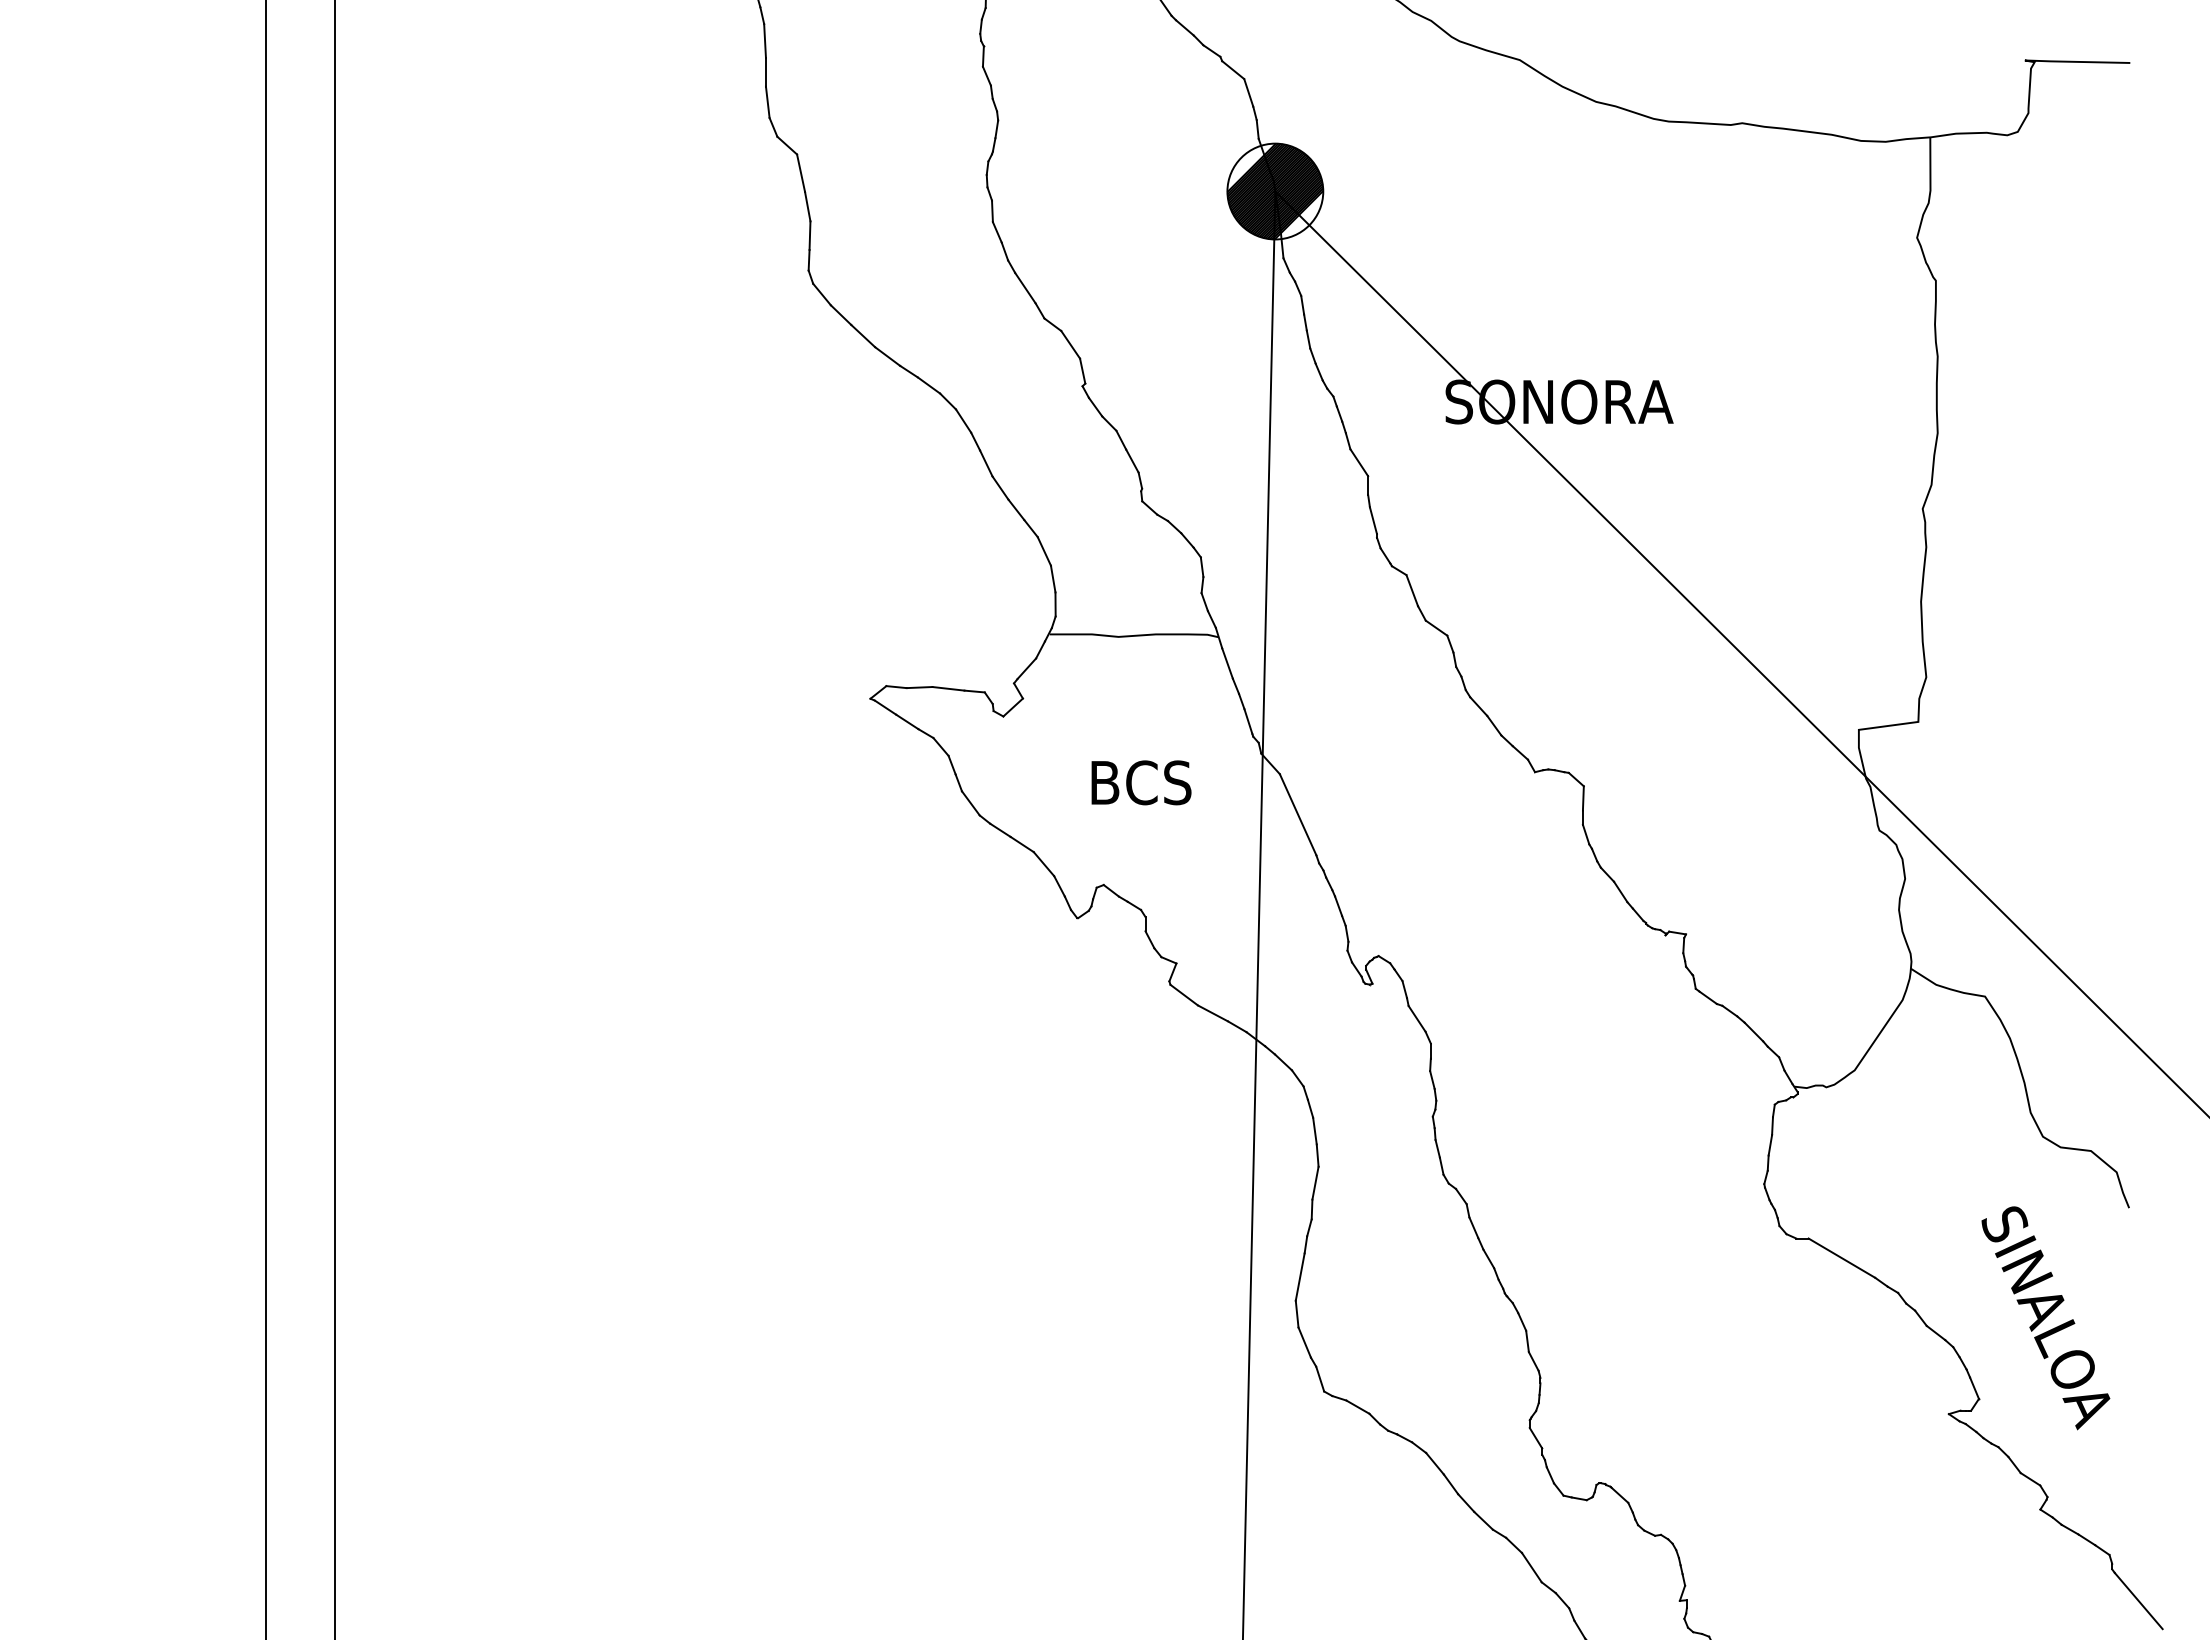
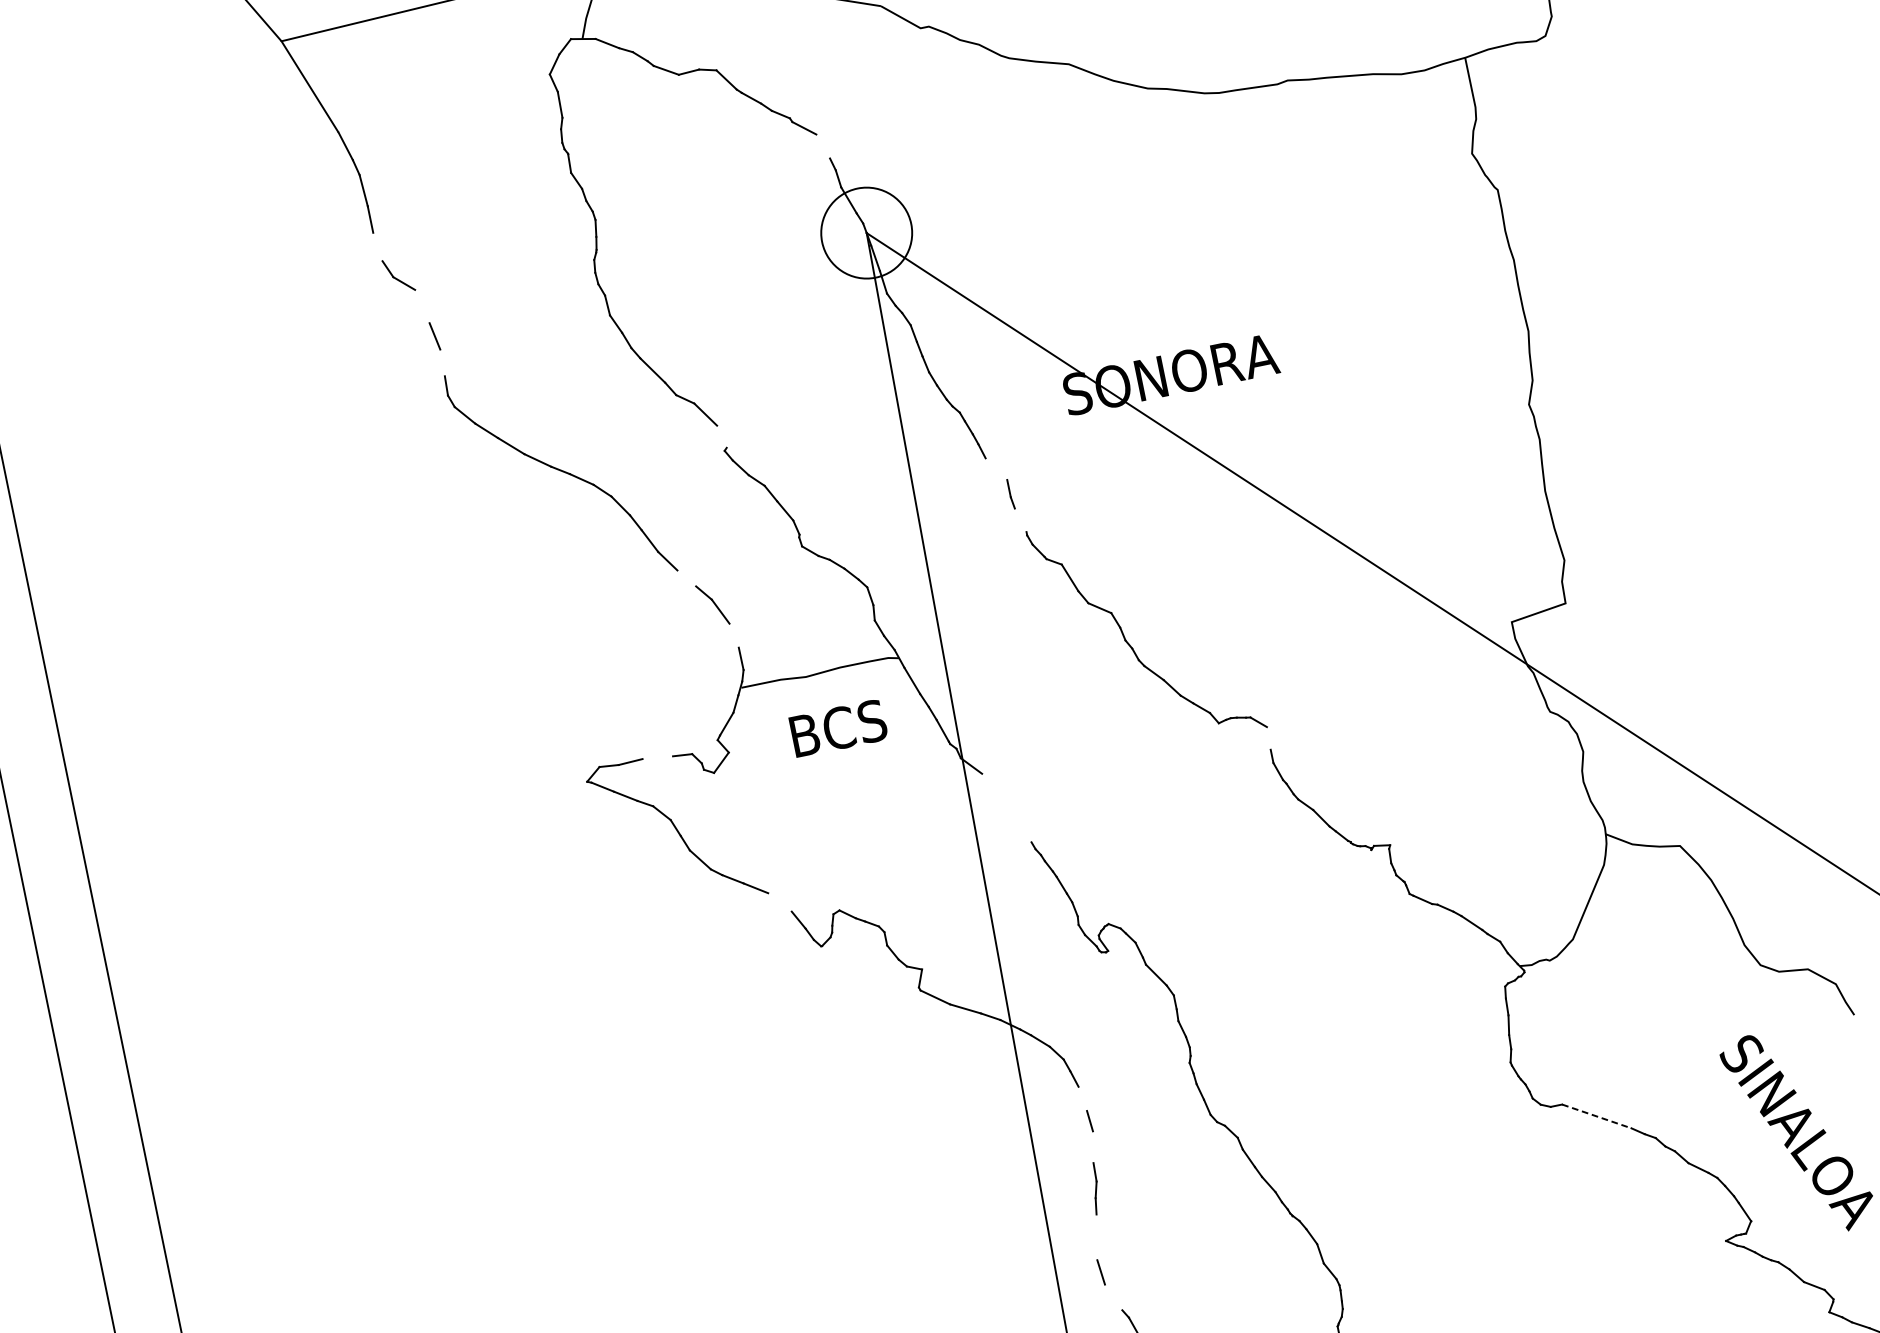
line: (1248, 92) -> (822, 146), removed
line: (767, 101) -> (377, 246), removed
line: (801, 172) -> (422, 305), removed
hatch: (1275, 191) -> (866, 233), removed
line: (809, 235) -> (442, 362), removed
line: (1082, 370) -> (721, 436), removed
line: (1359, 462) -> (996, 468), removed
line: (1016, 509) -> (686, 578), removed
line: (1372, 520) -> (1019, 520), removed
line: (1052, 578) -> (733, 635), removed
line: (948, 688) -> (657, 757), removed
text: (1141, 782) -> (838, 728), moved
line: (1582, 798) -> (1268, 738), removed
line: (1297, 814) -> (1006, 807), removed
line: (1043, 864) -> (779, 902), removed
line: (1314, 1130) -> (1082, 1098), removed
line: (1315, 1182) -> (1093, 1146), removed
line: (1841, 1258) -> (1596, 1116), solid -> dashed
line: (1299, 1276) -> (1096, 1236), removed
line: (1304, 1342) -> (1113, 1297), removed

